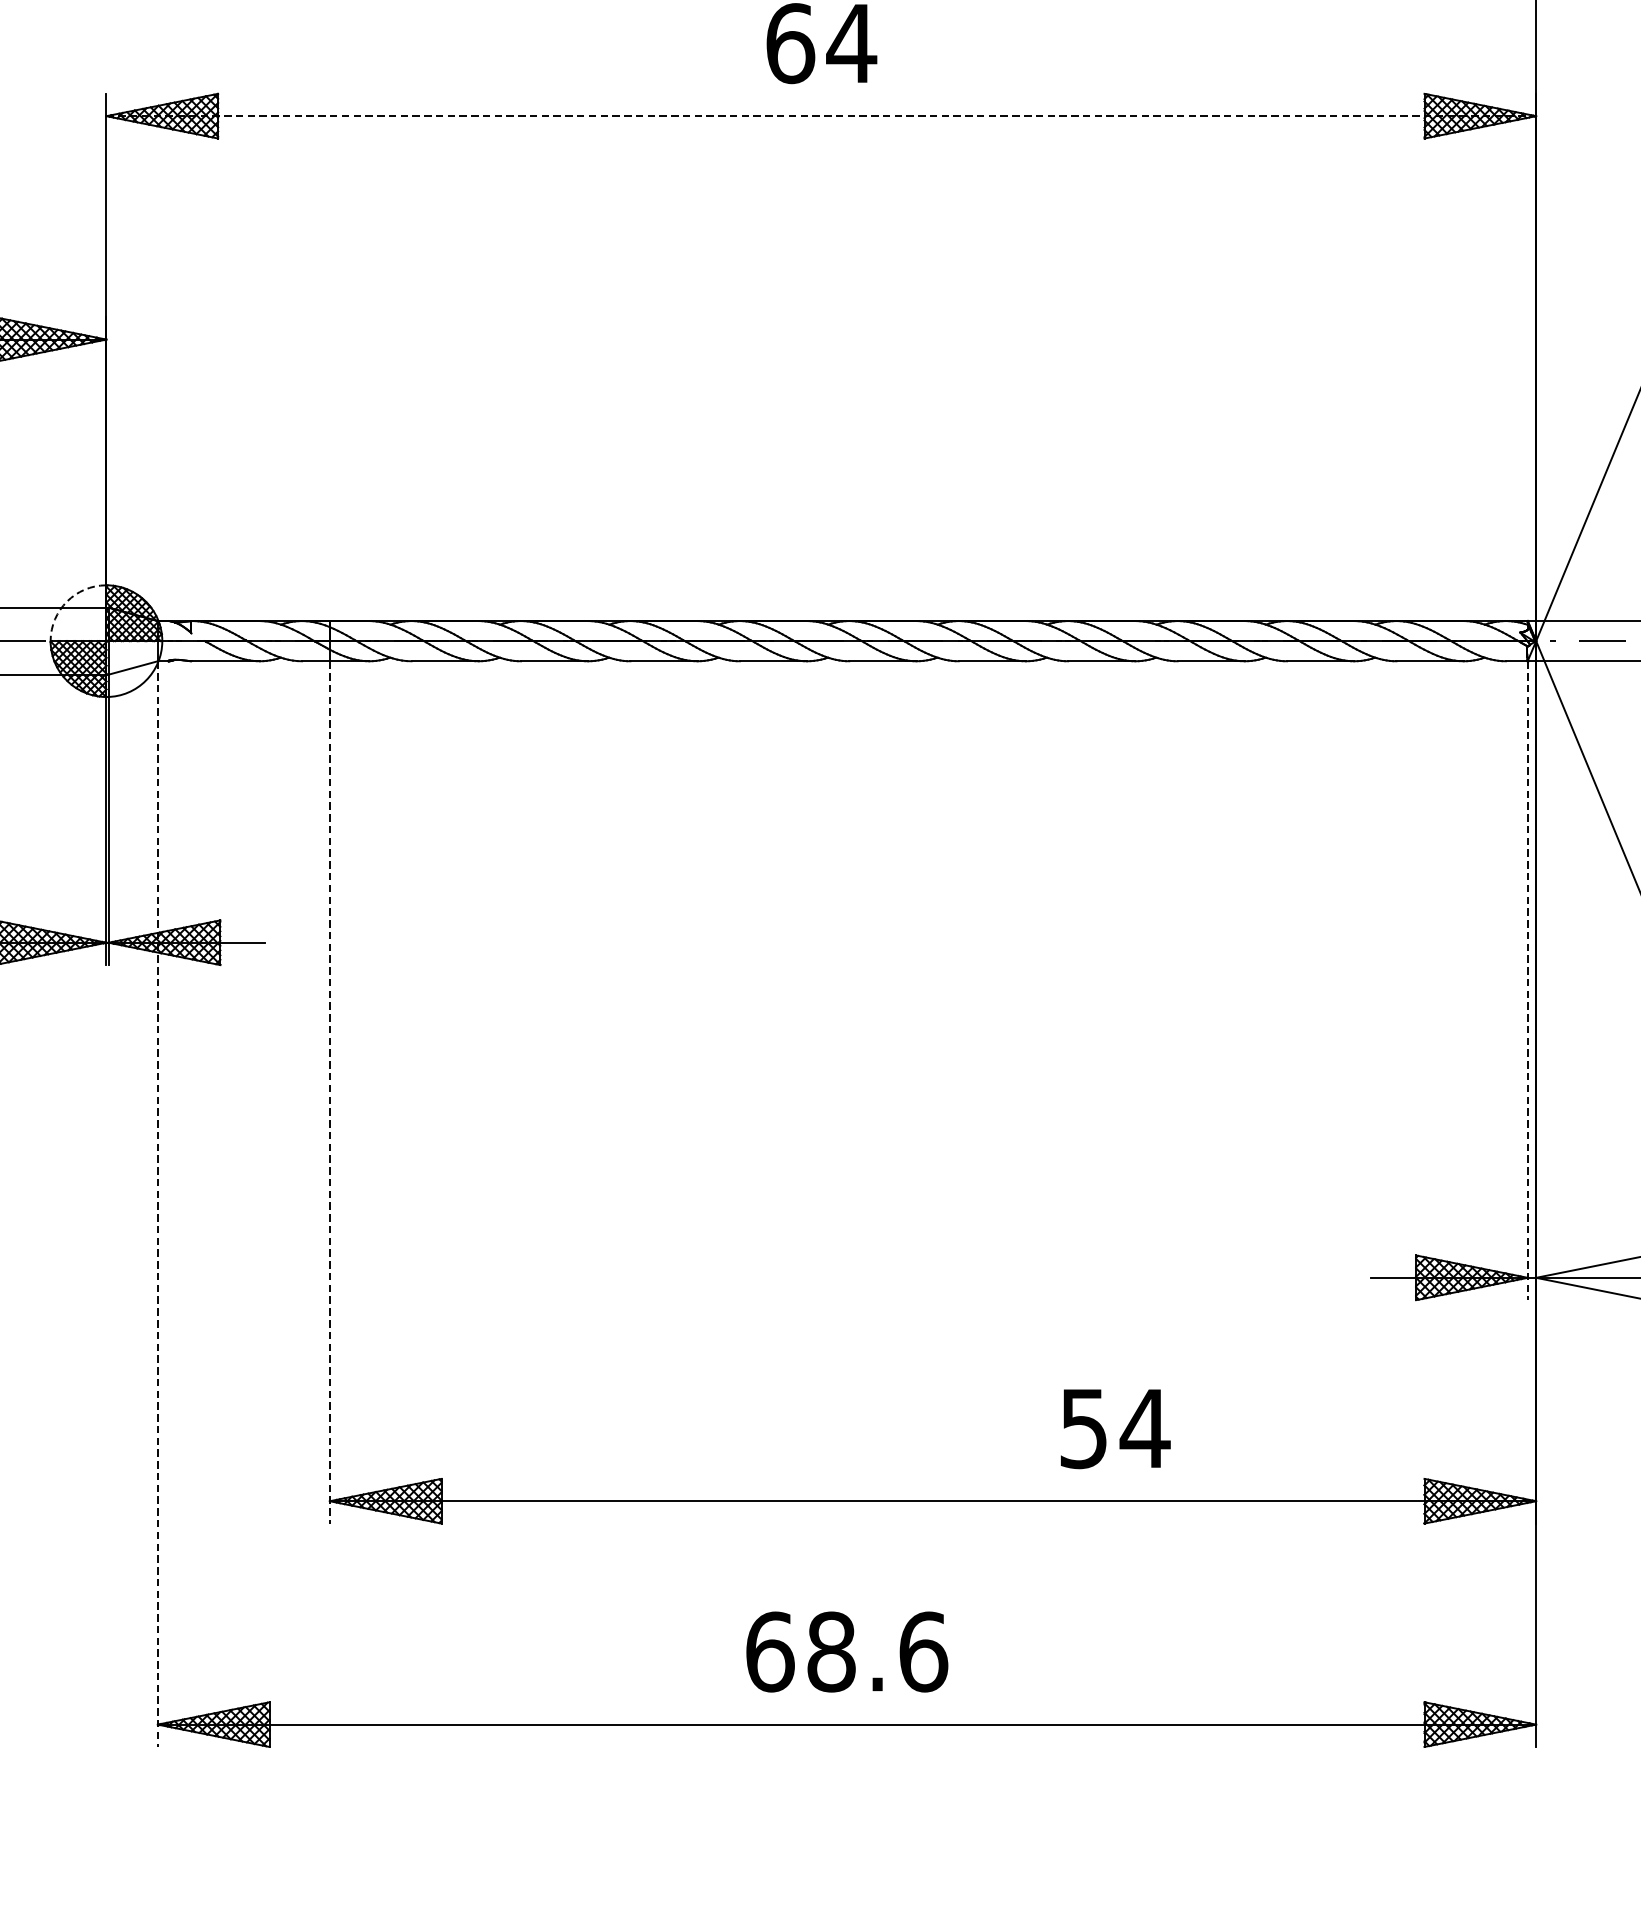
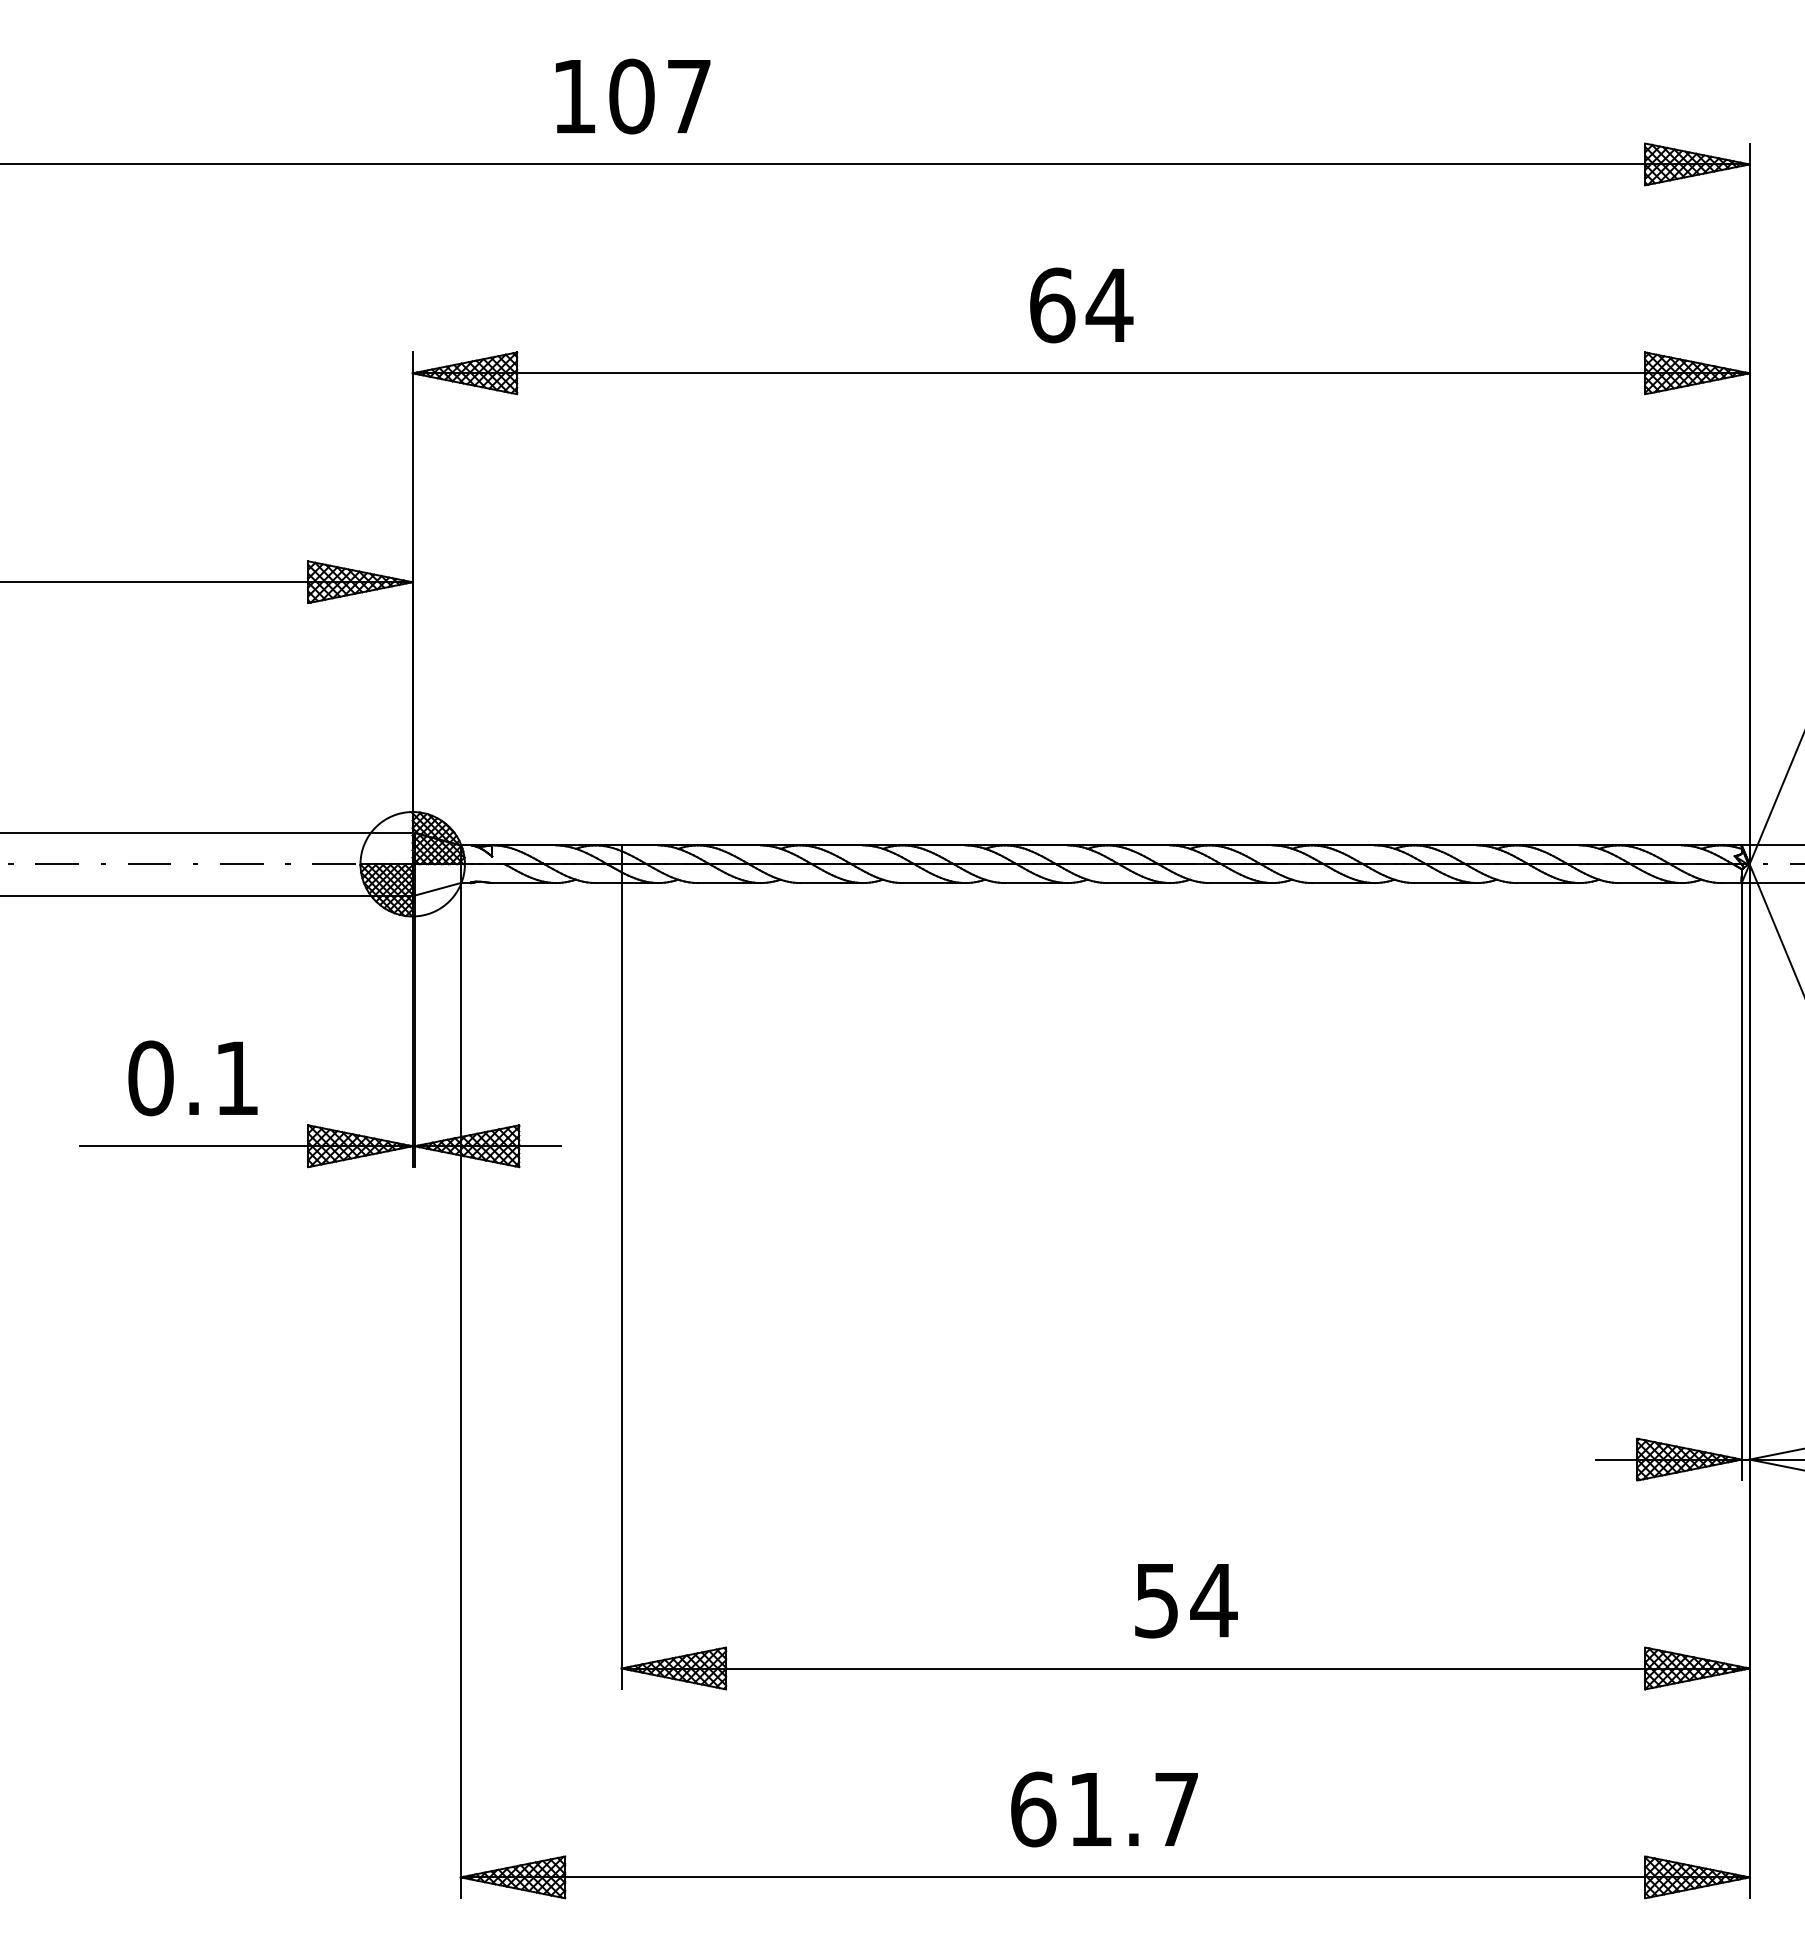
line: (821, 116) -> (1081, 373), dashed -> solid
arc: (66, 601) -> (375, 827), dashed -> solid
line: (1527, 980) -> (1741, 1181), dashed -> solid
line: (329, 1092) -> (621, 1286), dashed -> solid
line: (157, 1203) -> (460, 1390), dashed -> solid
text: (1115, 1429) -> (1186, 1601), moved
text: (877, 1652) -> (1133, 1809), 68.6 -> 61.7

